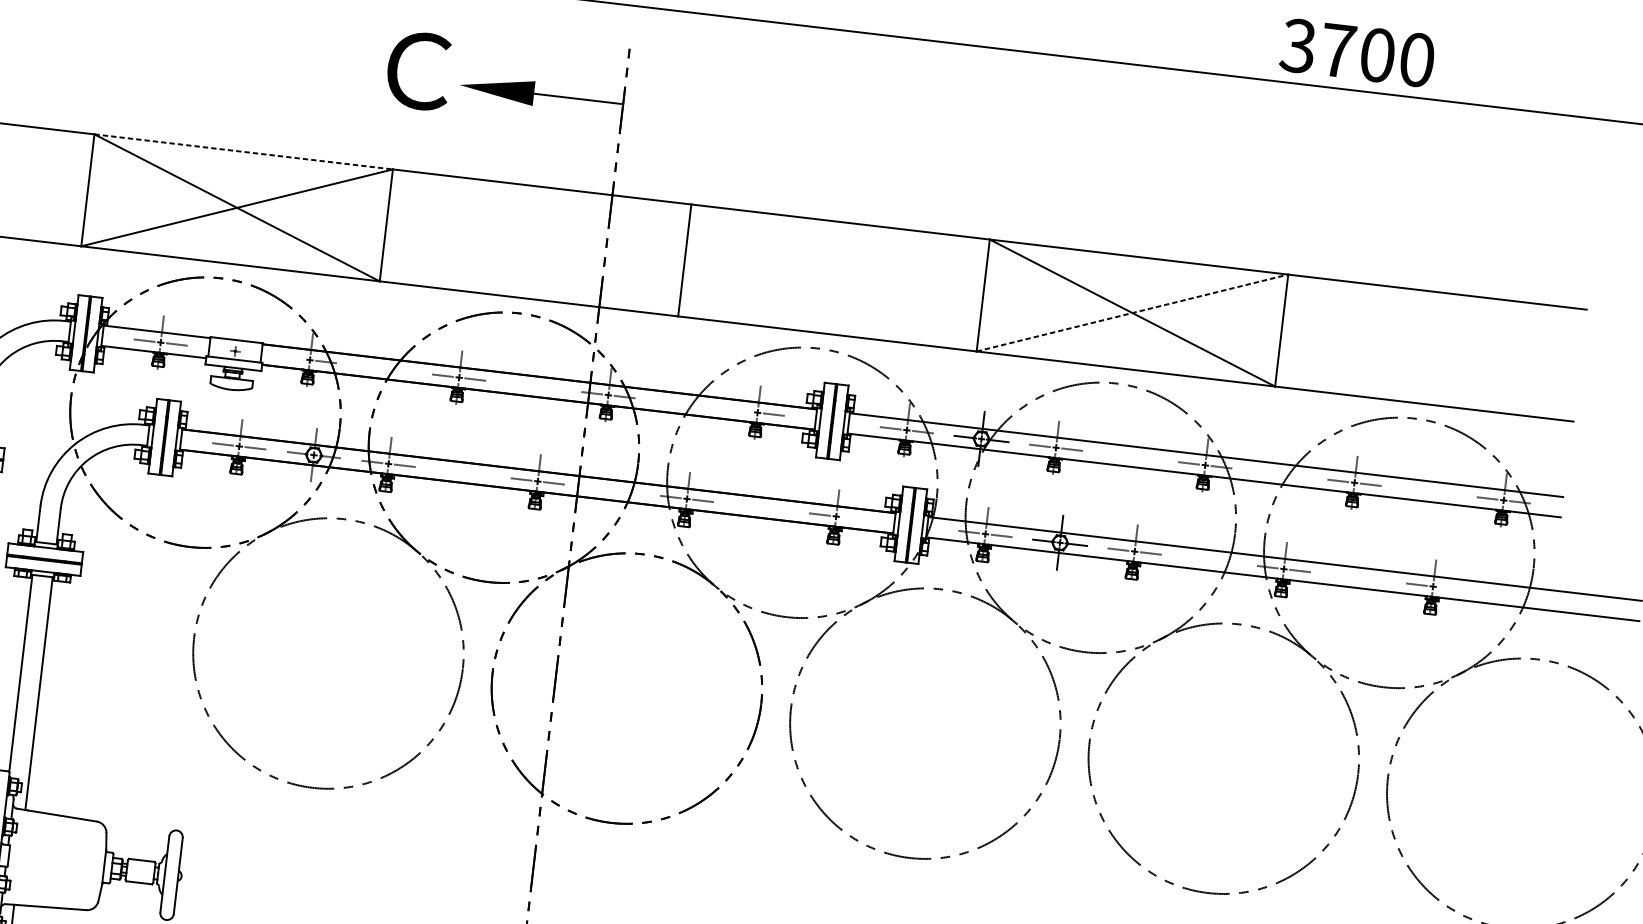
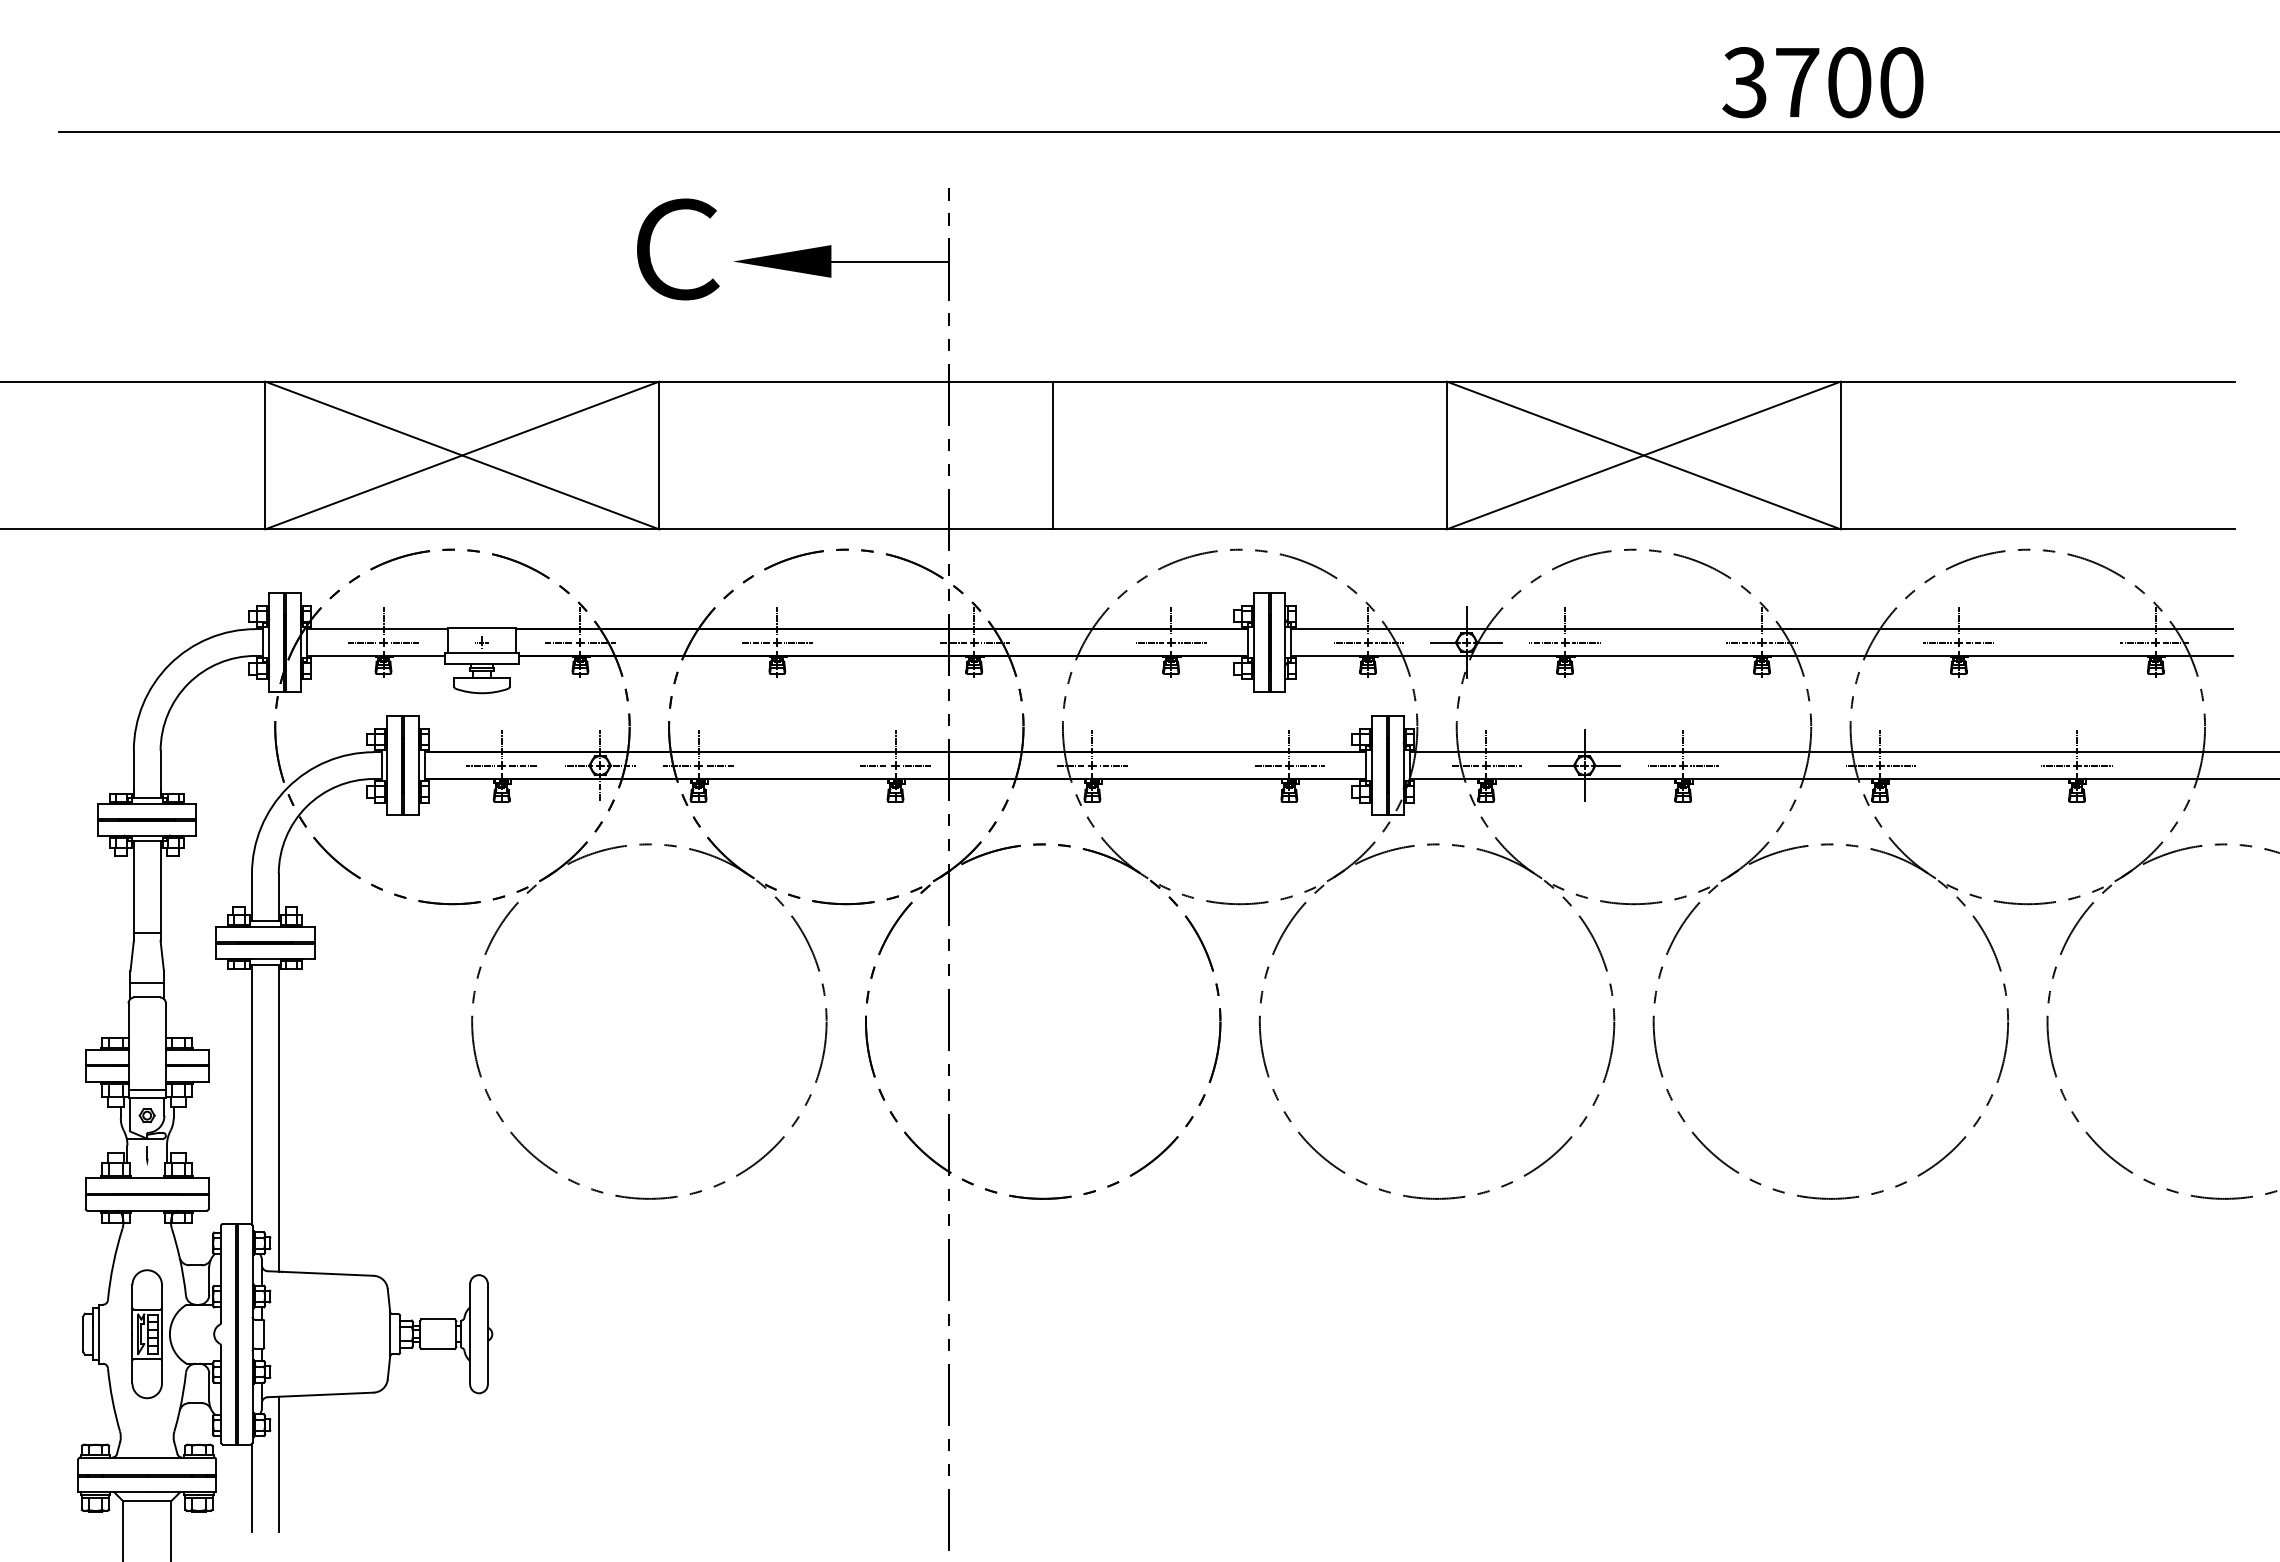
text: (1357, 52) -> (1822, 82), moved
line: (243, 151) -> (462, 381), dashed -> solid
line: (1132, 313) -> (1644, 455), dashed -> solid
line: (293, 358) -> (558, 642), added
line: (741, 410) -> (1149, 642), added
line: (852, 518) -> (1310, 765), added
line: (1449, 588) -> (2098, 765), added

